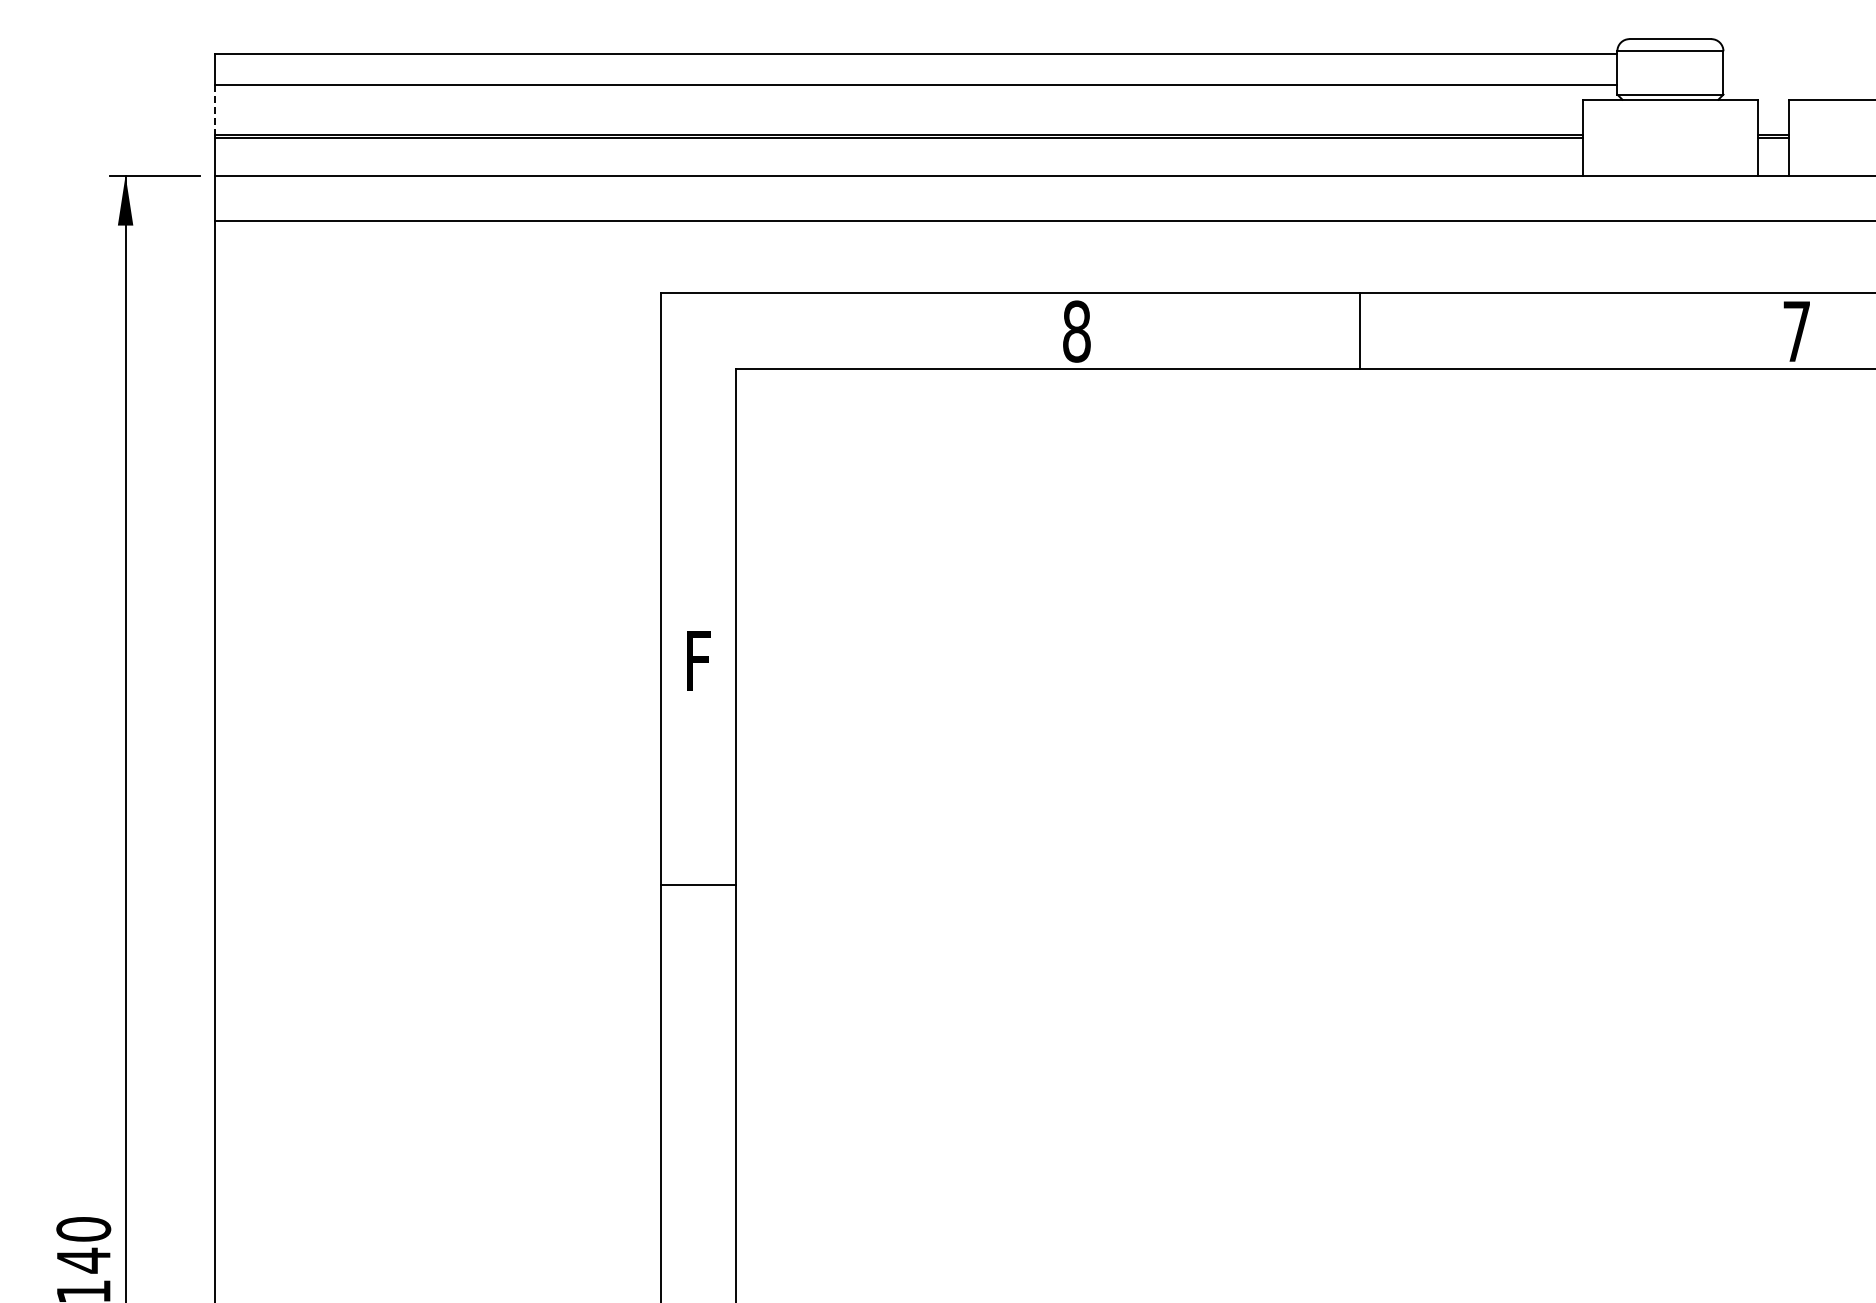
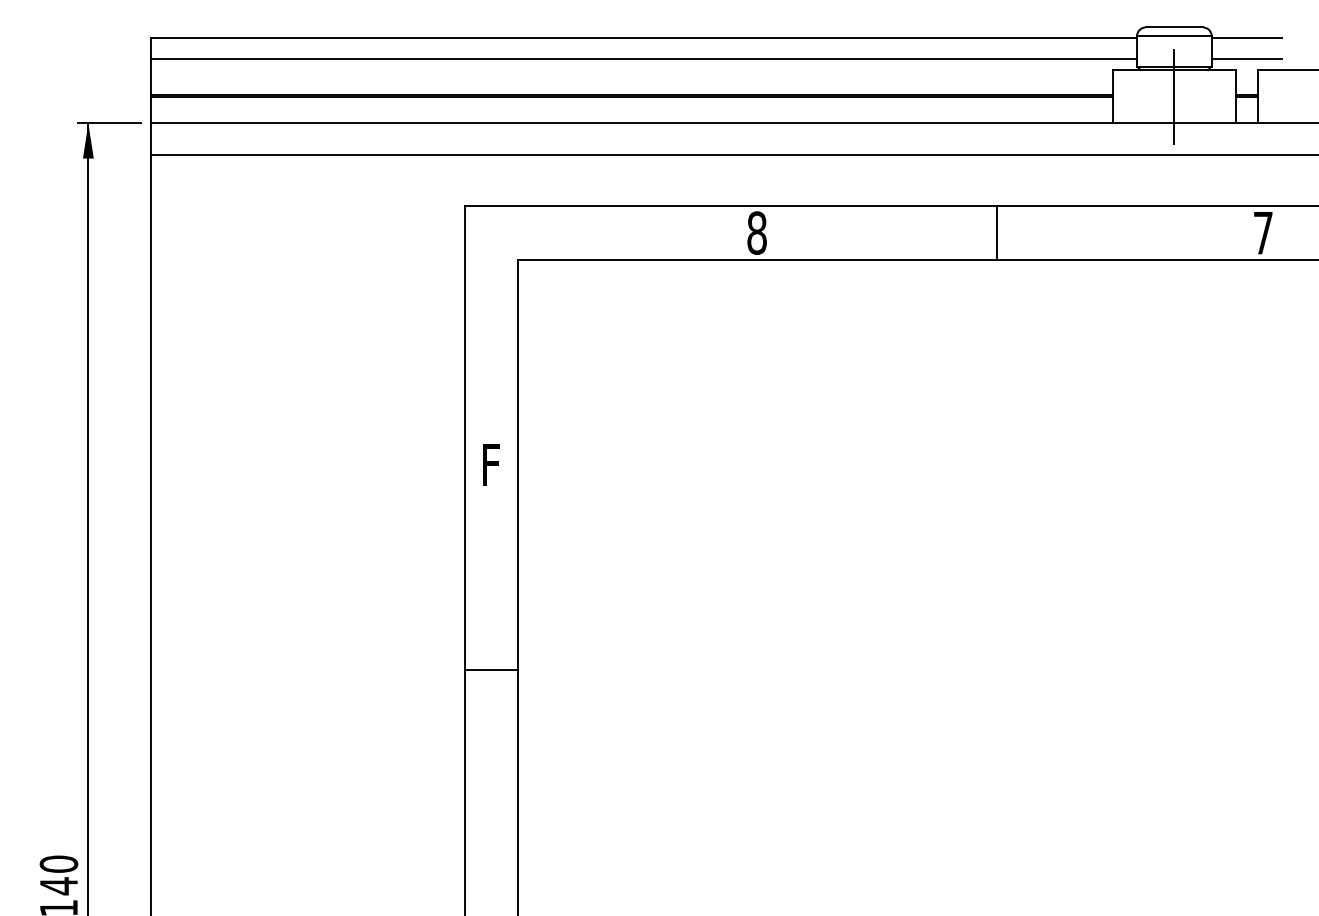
line: (1773, 54) -> (1246, 38), added
line: (1773, 84) -> (1246, 59), added
line: (215, 110) -> (151, 77), dashed -> solid
line: (1670, 137) -> (1174, 96), added
line: (1359, 331) -> (997, 233), moved
line: (698, 884) -> (491, 669), moved

